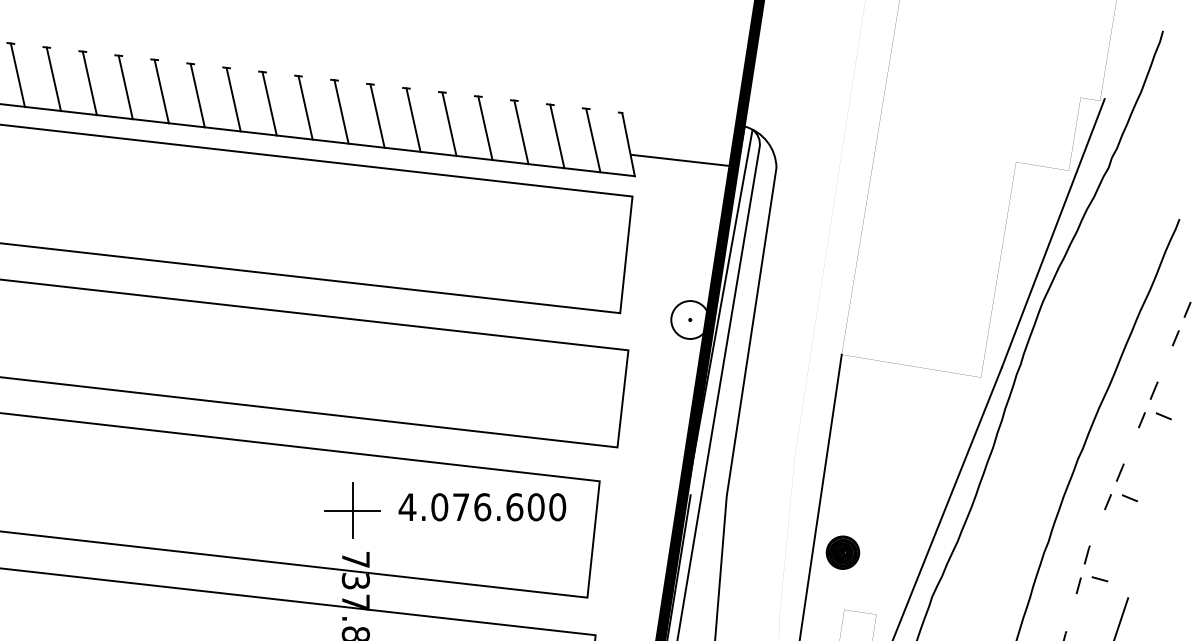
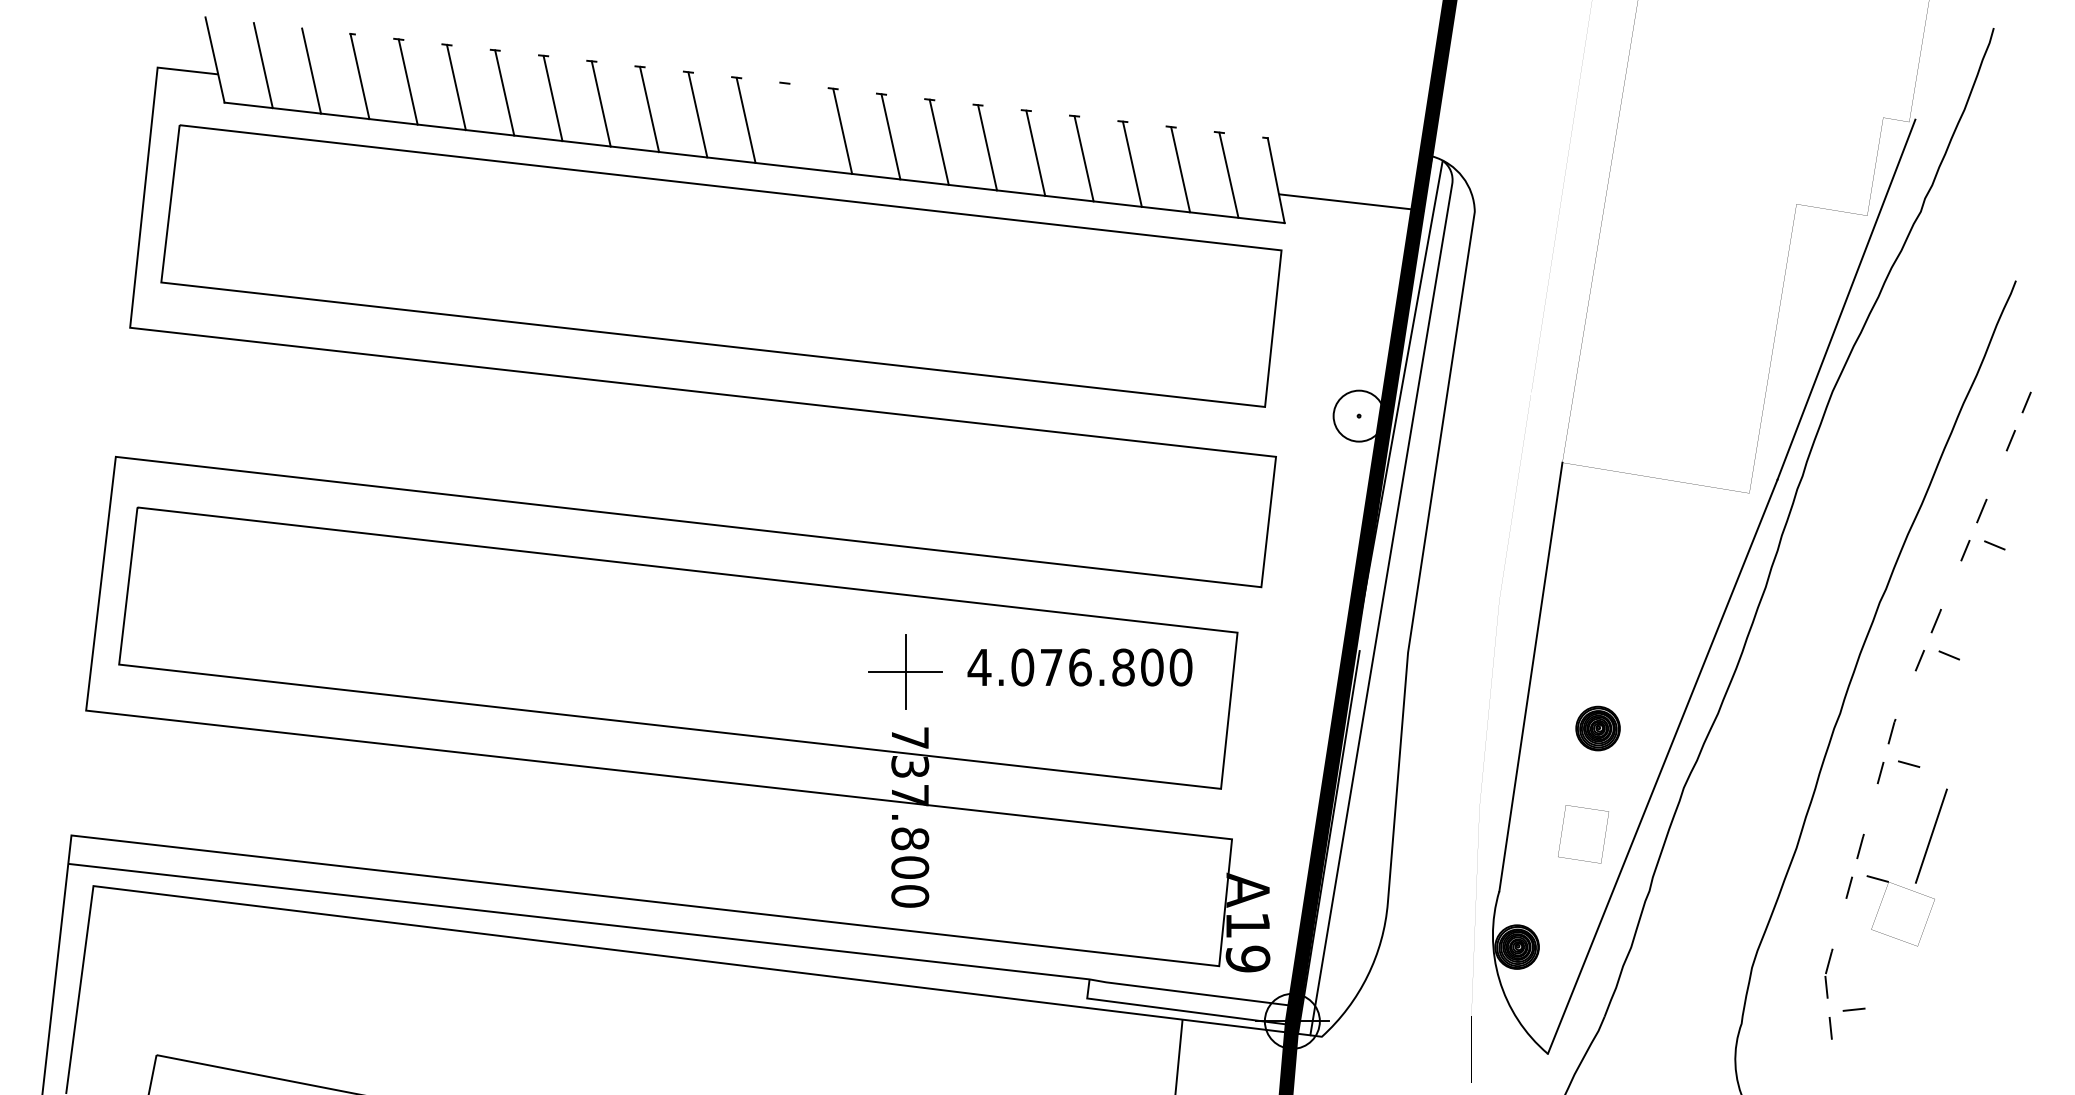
line: (268, 103) -> (793, 125), removed
text: (514, 507) -> (1123, 667), 4.076.600 -> 4.076.800
part: (842, 552) -> (1597, 728), moved

